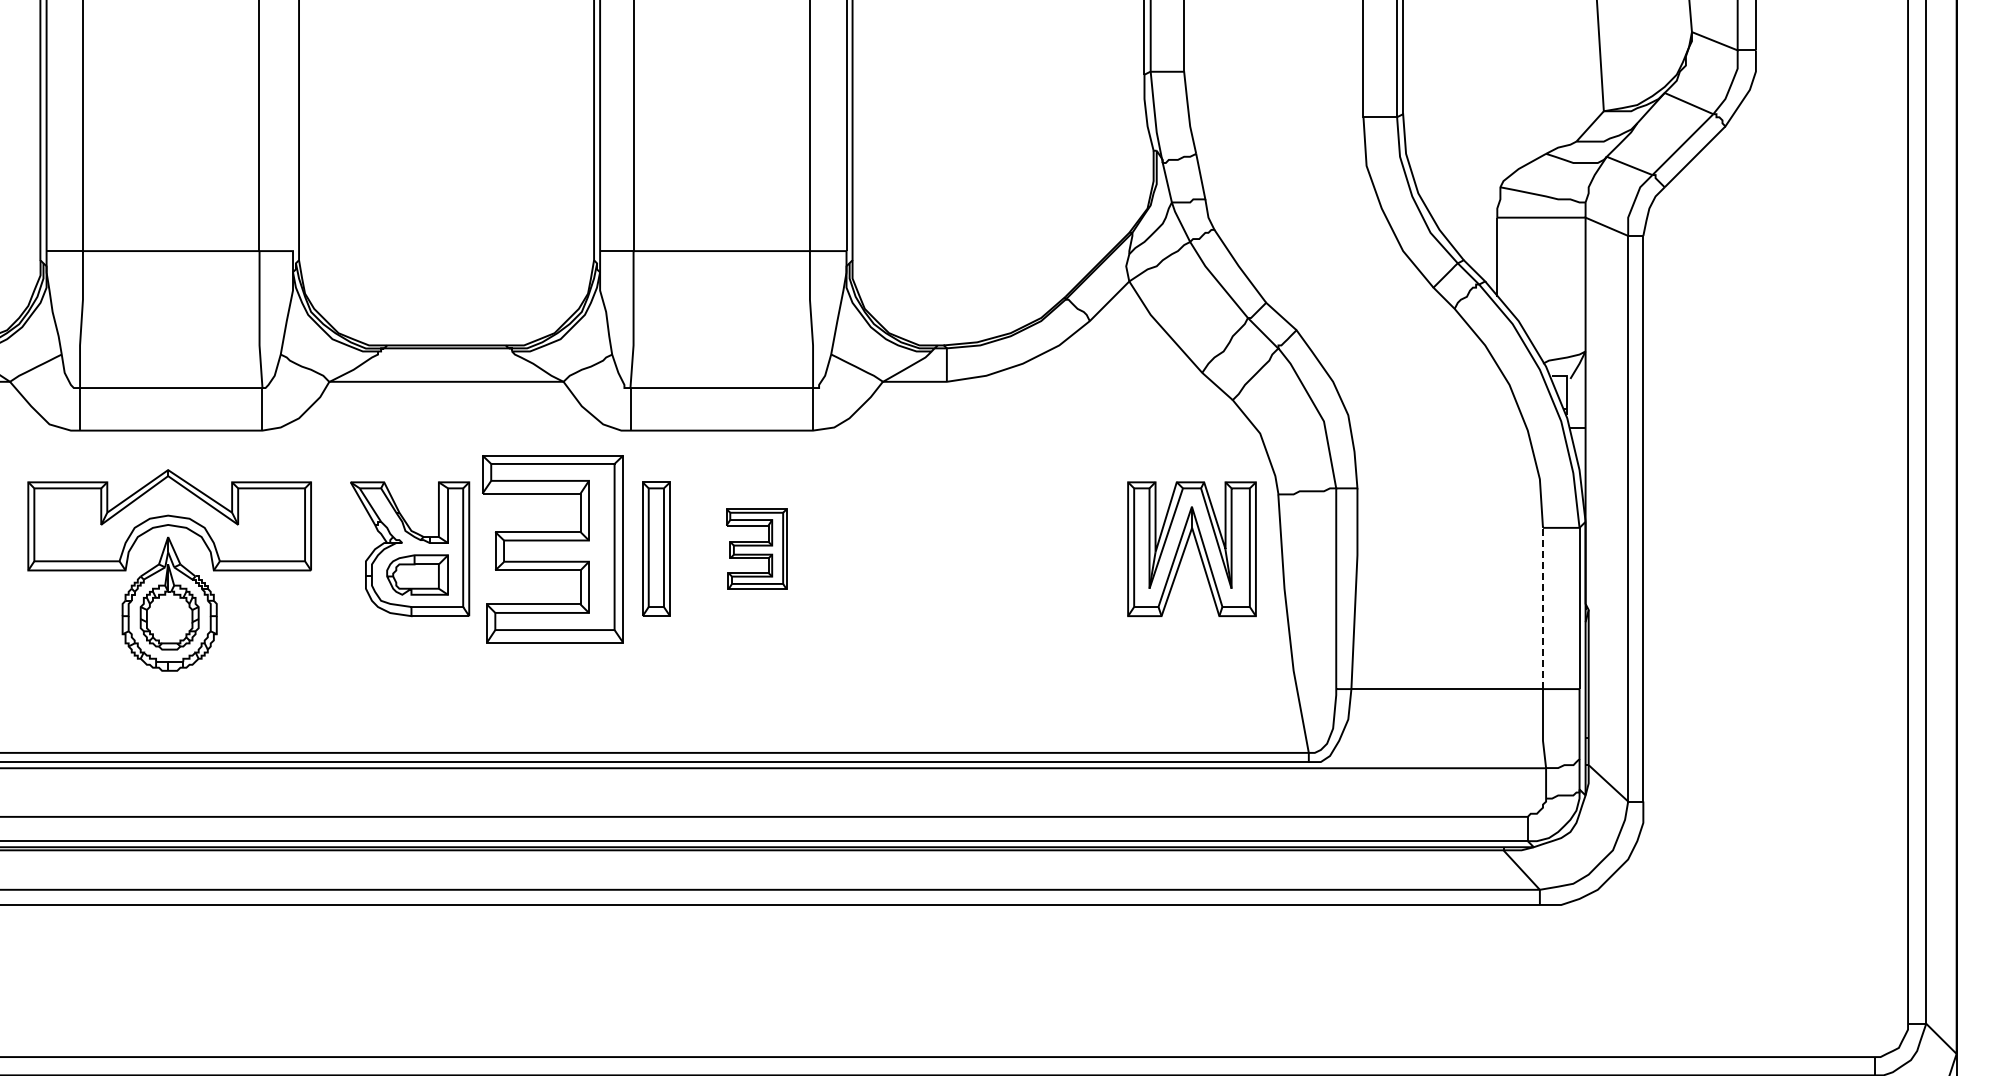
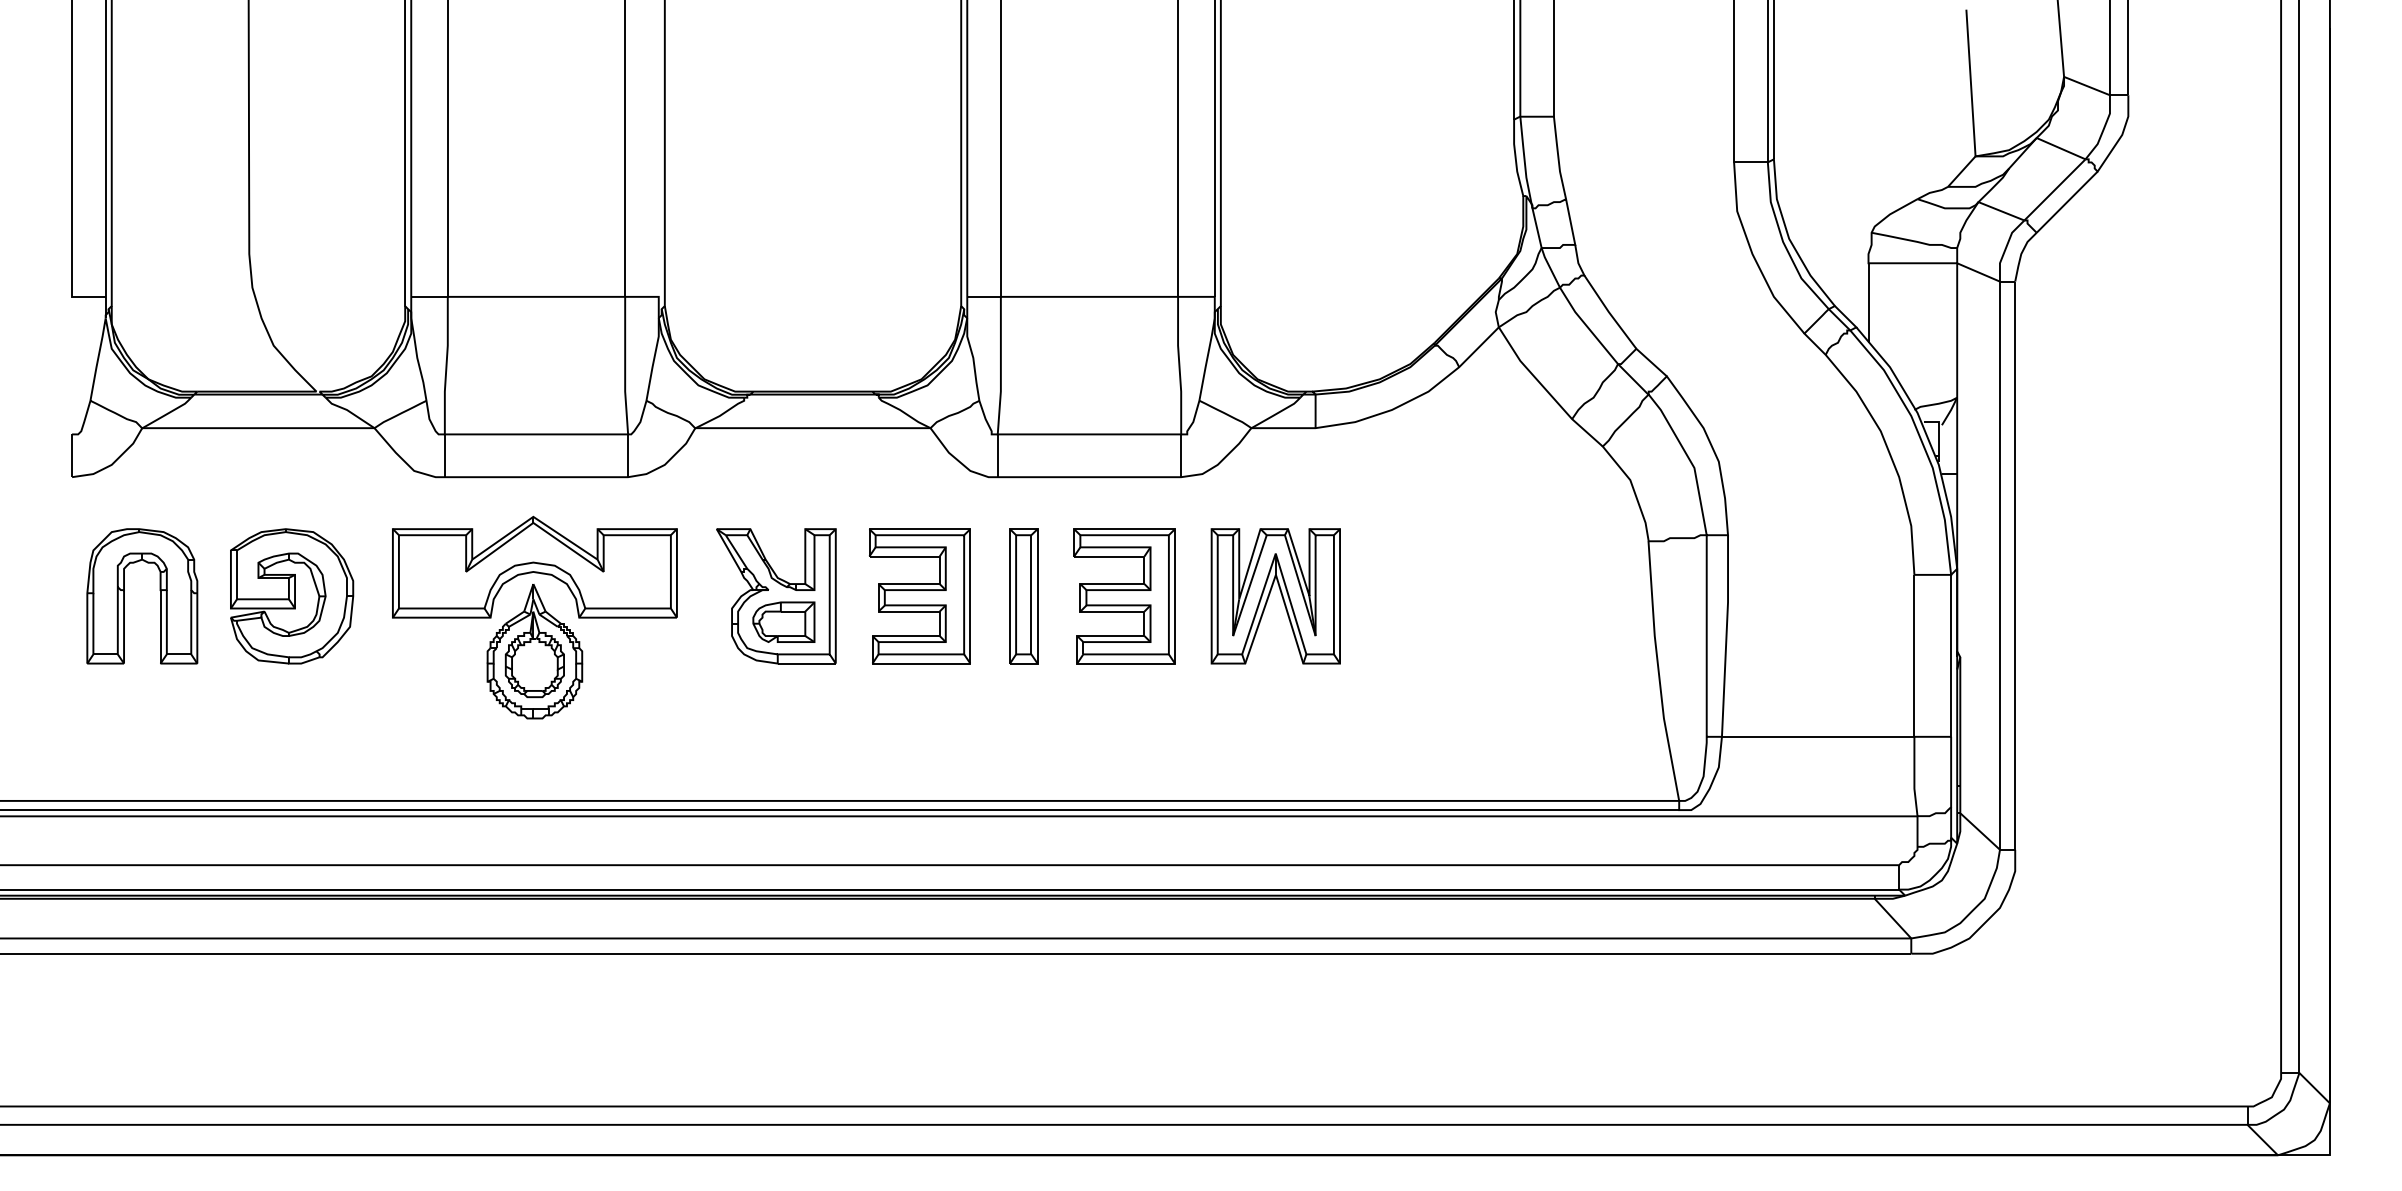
part: (552, 549) -> (919, 596), size x0.71
part: (756, 549) -> (1124, 596), size x1.67
part: (1191, 549) -> (1275, 596), moved
line: (1543, 608) -> (1914, 655), dashed -> solid

